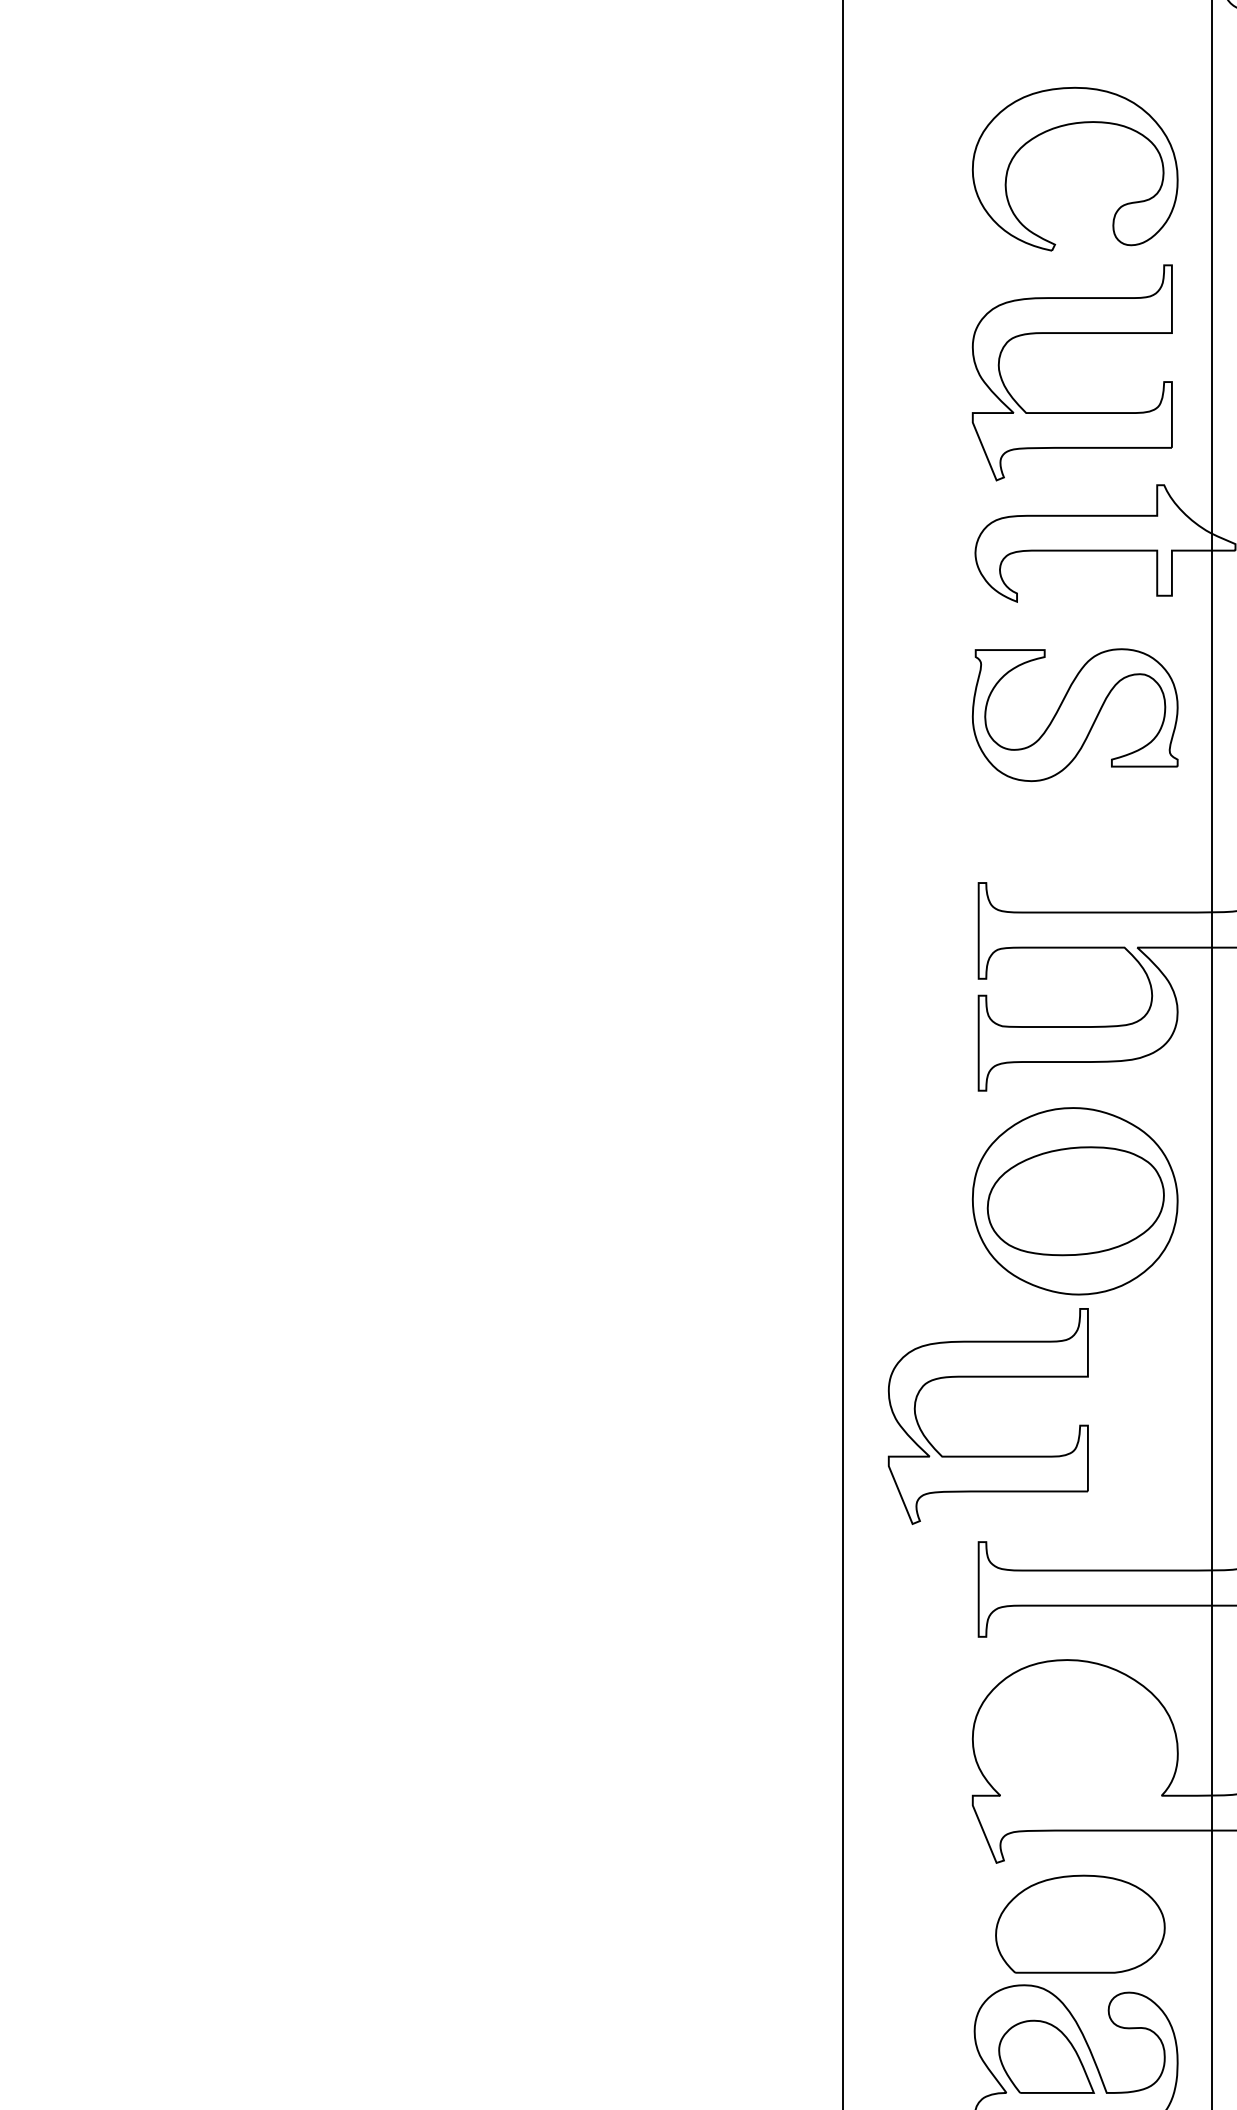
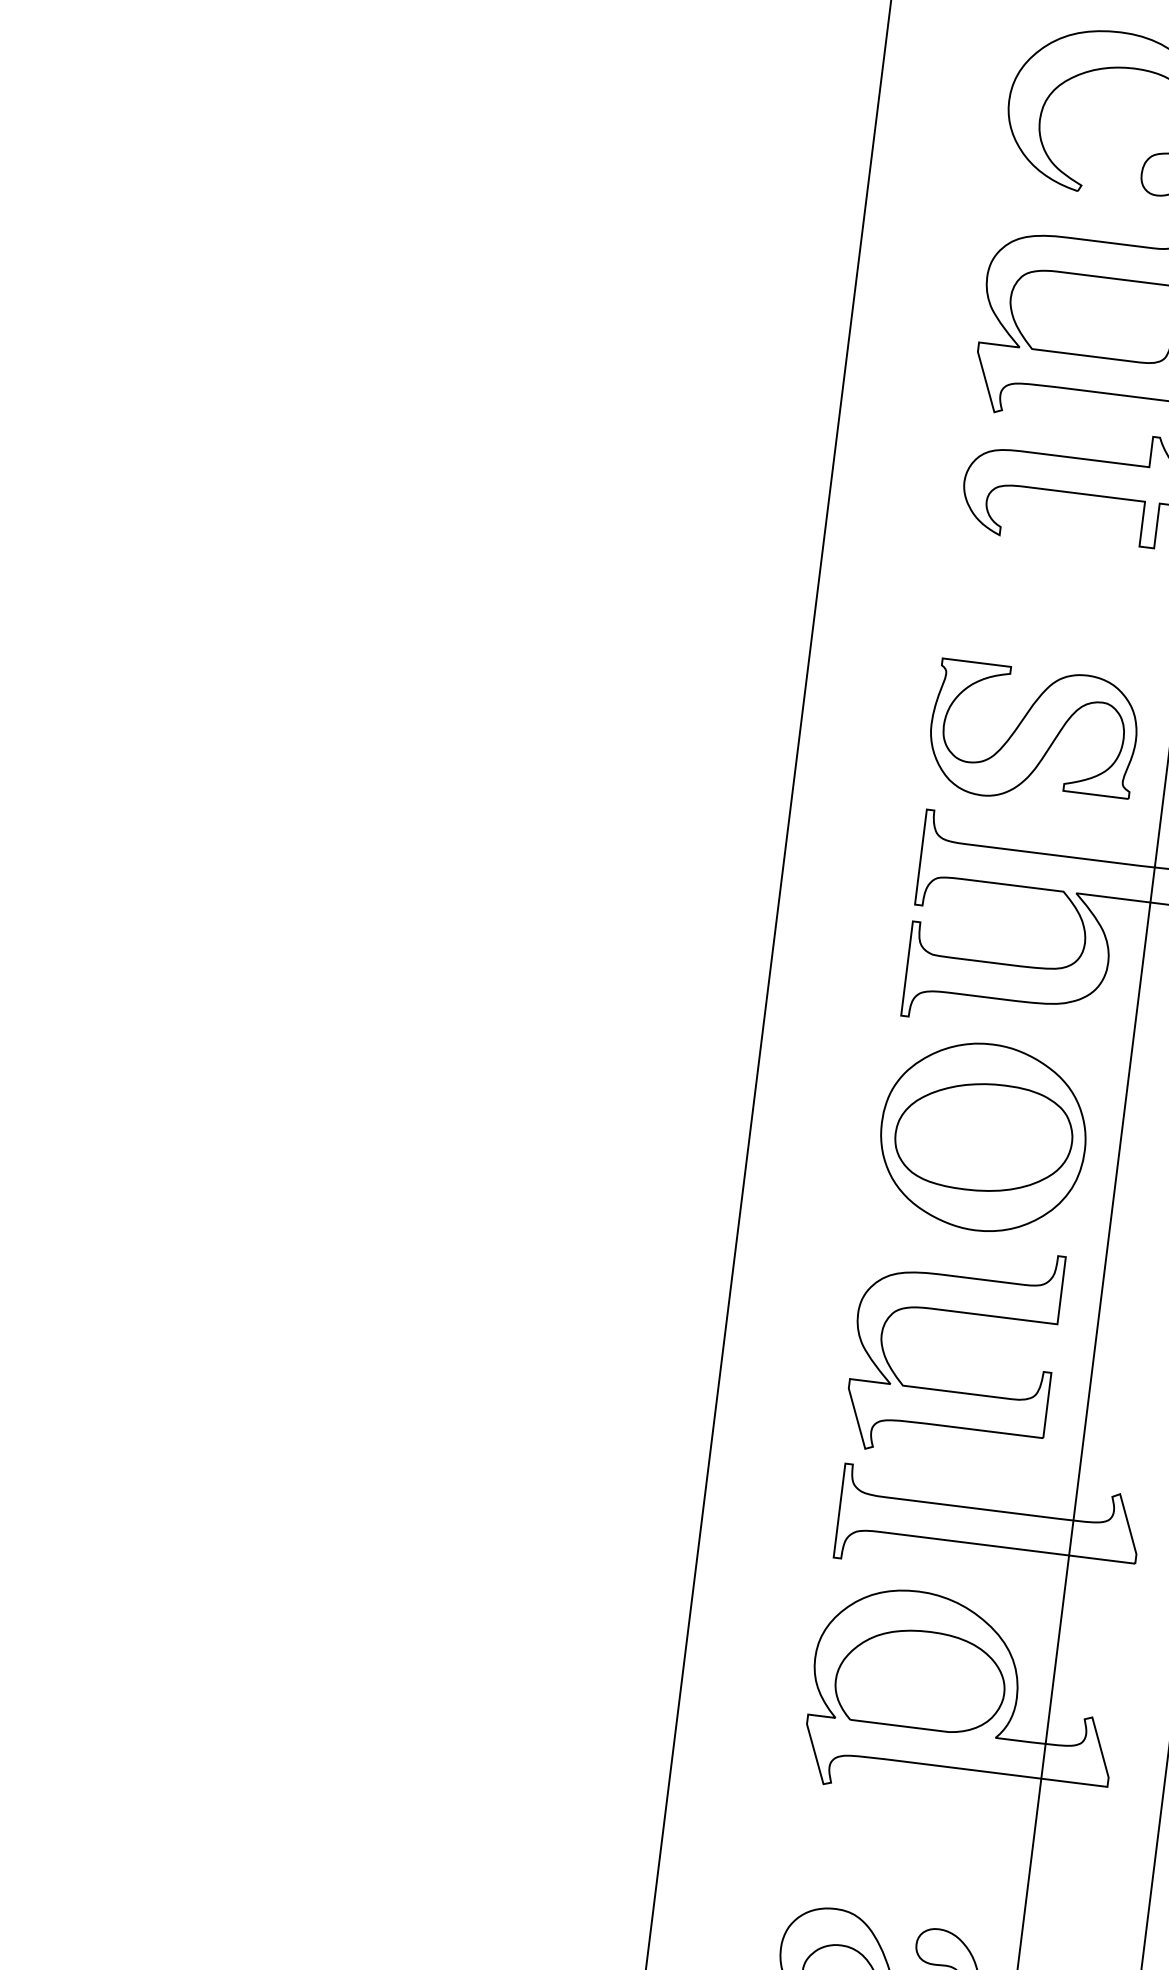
part: (1074, 715) -> (1032, 735), moved
part: (987, 1377) -> (957, 1312), moved
part: (1080, 1923) -> (921, 1679), moved

